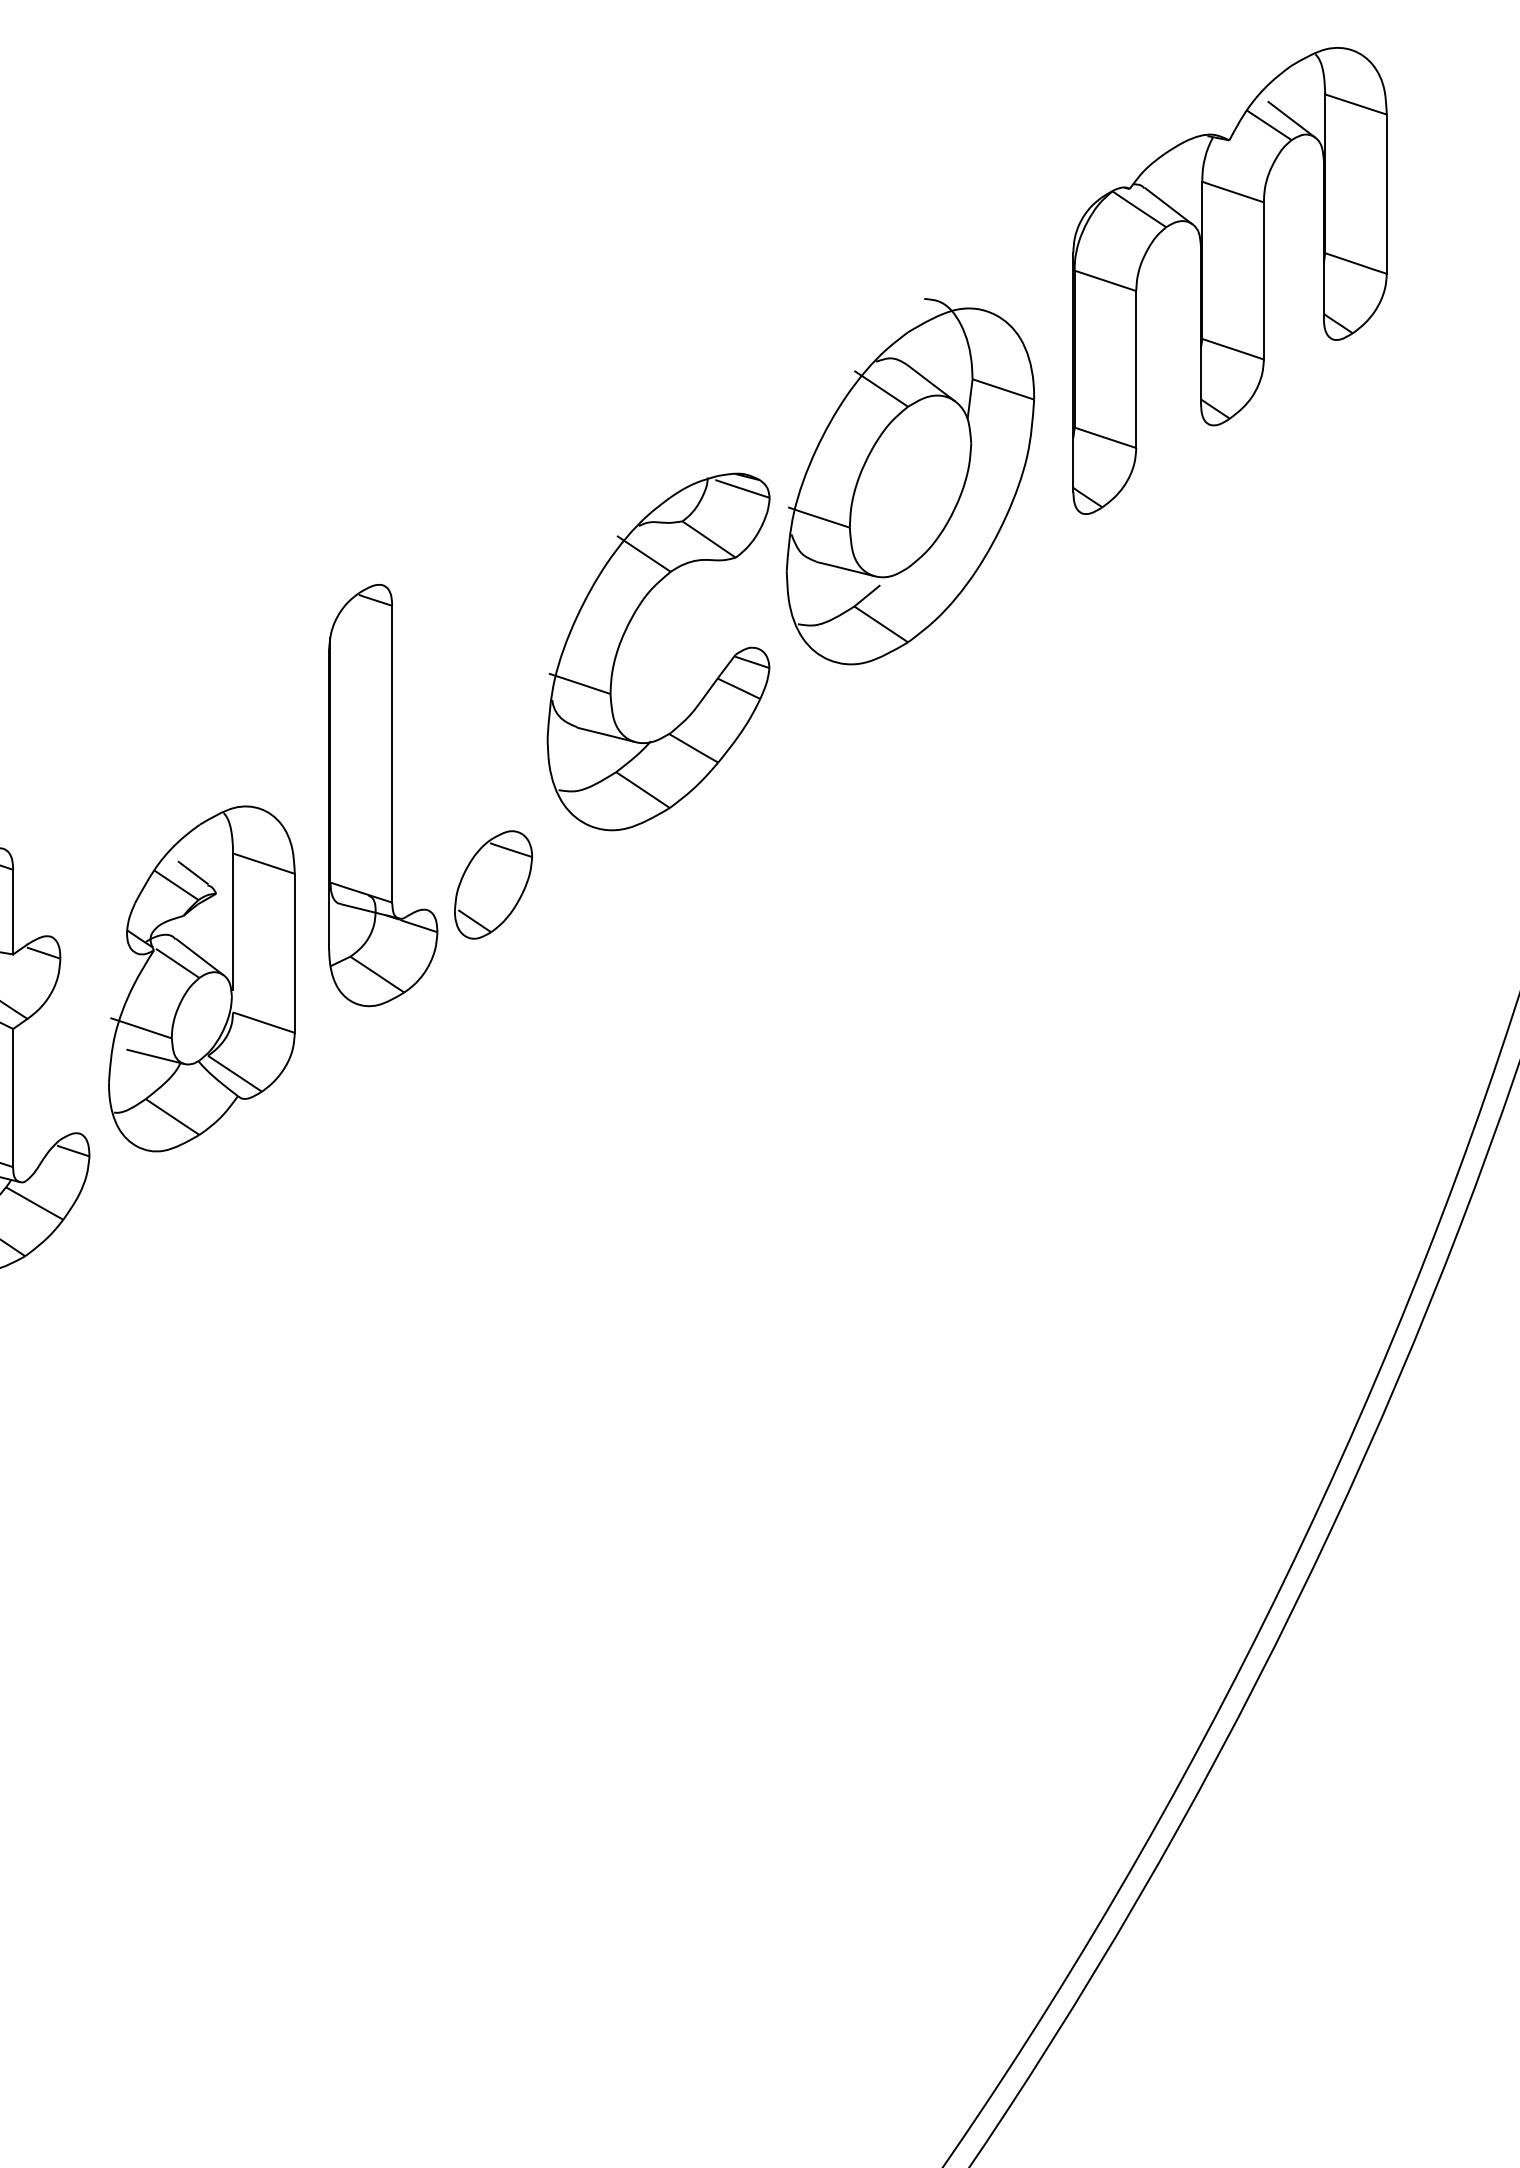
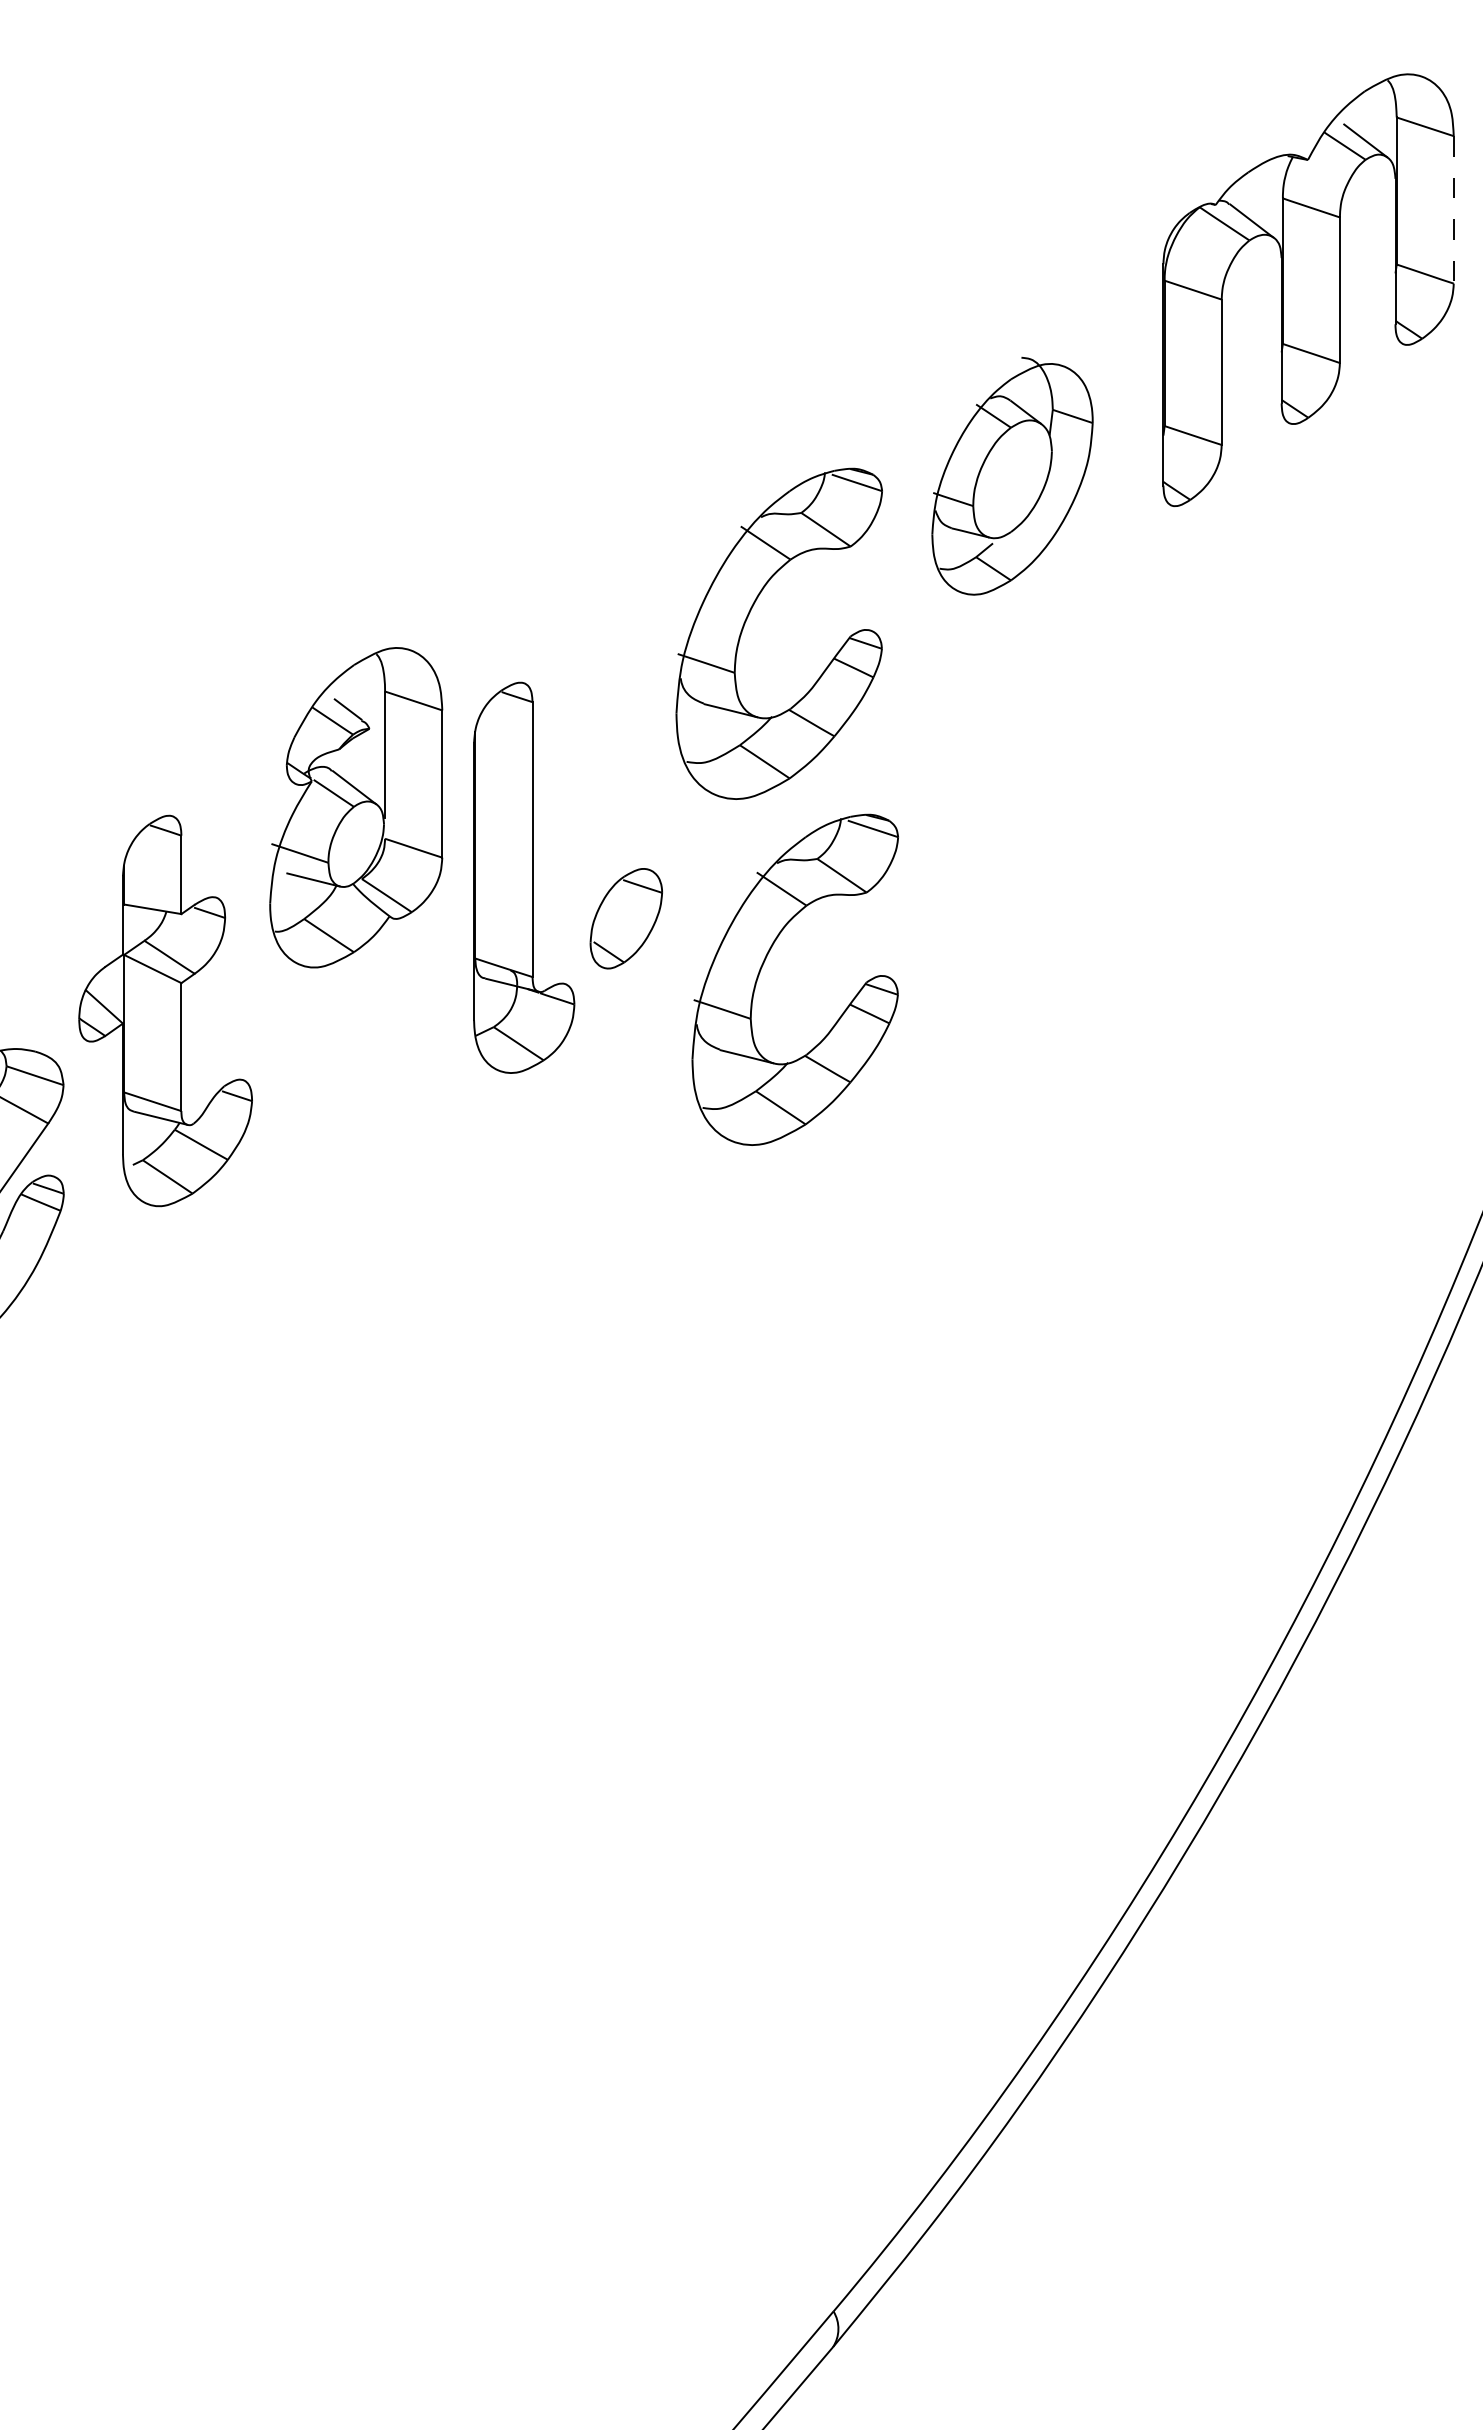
line: (1386, 193) -> (1453, 209), solid -> dashed
part: (910, 482) -> (1012, 476), size x0.7
part: (383, 795) -> (524, 877), moved
part: (492, 884) -> (625, 918), moved
part: (202, 978) -> (356, 807), moved
part: (642, 1007) -> (764, 963), added

